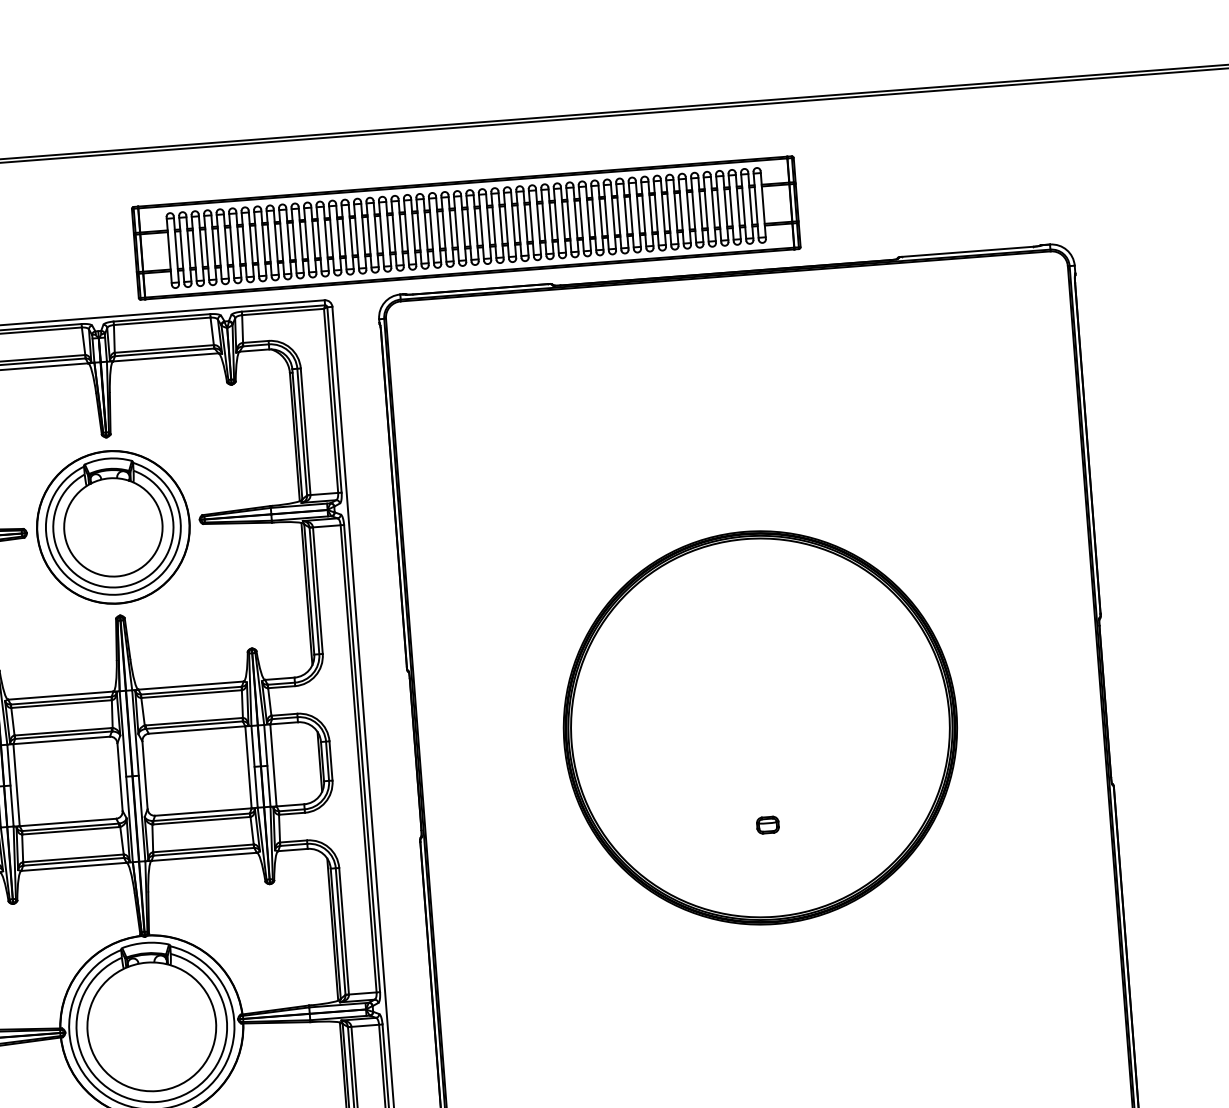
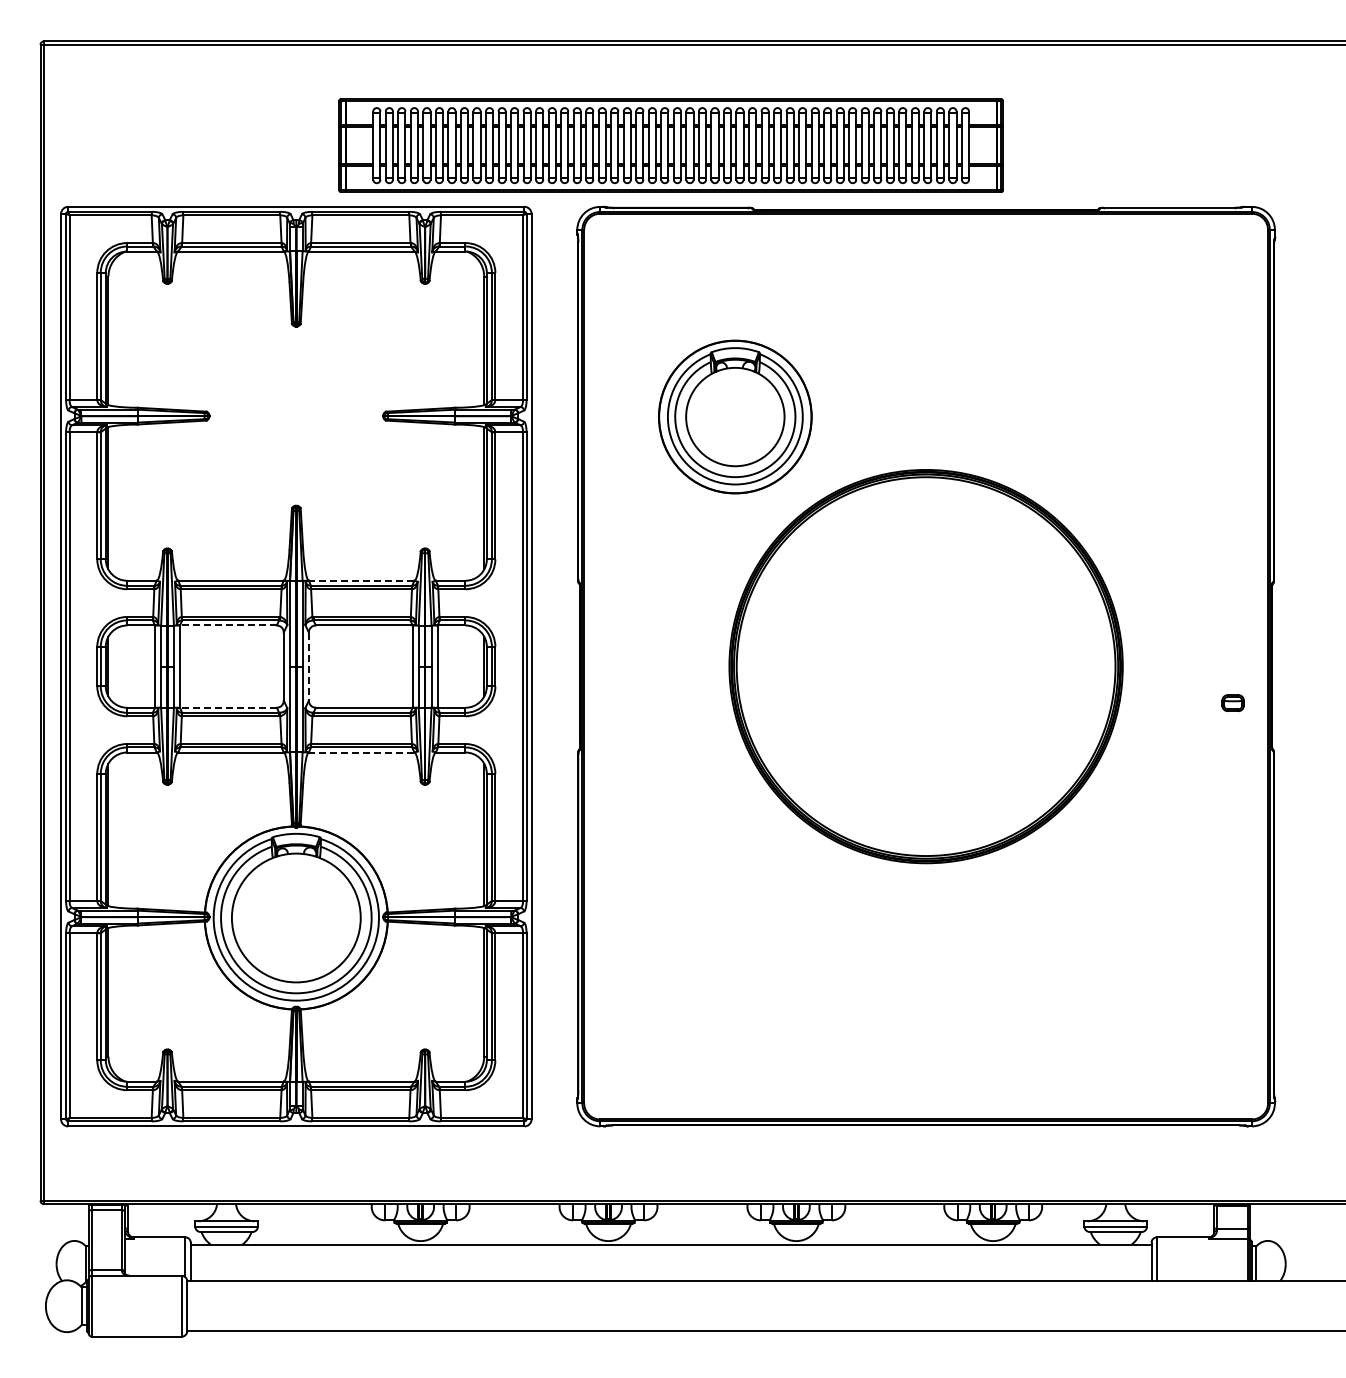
part: (113, 526) -> (735, 416), moved
line: (190, 685) -> (361, 580), solid -> dashed
line: (60, 740) -> (227, 625), solid -> dashed
line: (144, 775) -> (308, 666), solid -> dashed
line: (67, 822) -> (227, 707), solid -> dashed
part: (767, 824) -> (1232, 702), moved
line: (204, 856) -> (361, 752), solid -> dashed

